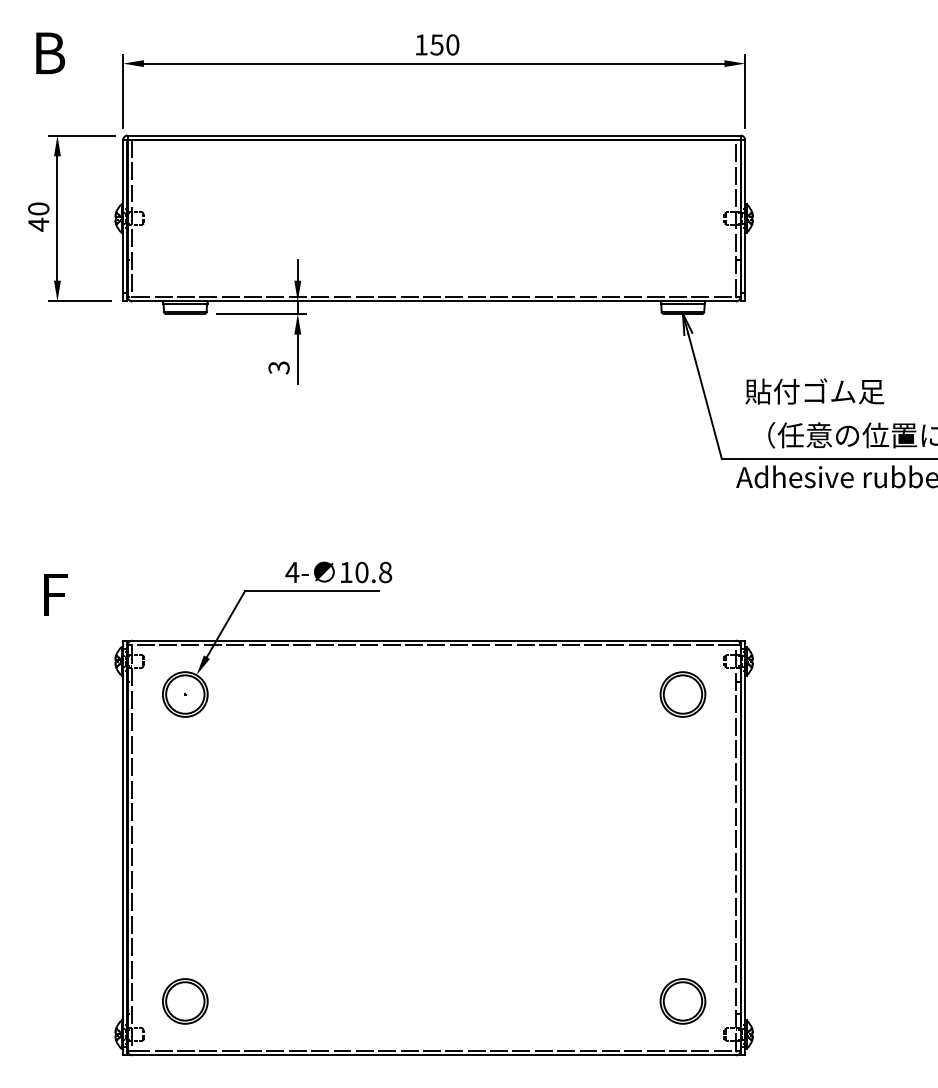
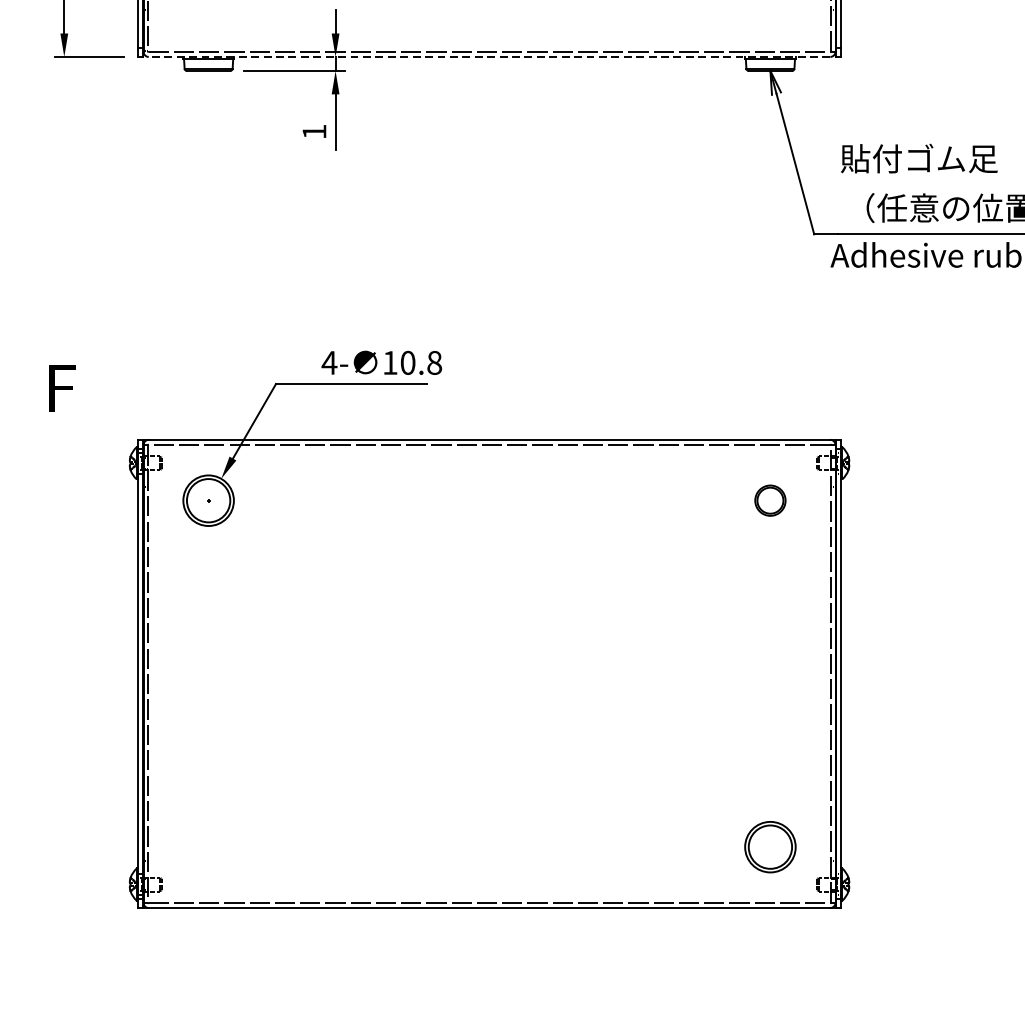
line: (434, 301) -> (489, 57), solid -> dashed
text: (278, 367) -> (313, 131), 3 -> 1
part: (682, 694) -> (769, 500), size x0.6
part: (185, 1001) -> (208, 847), removed

